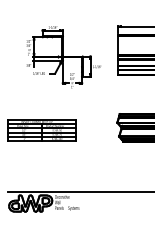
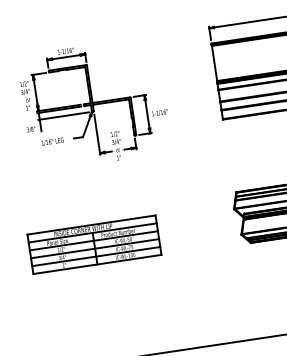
part: (63, 57) -> (94, 104), moved

